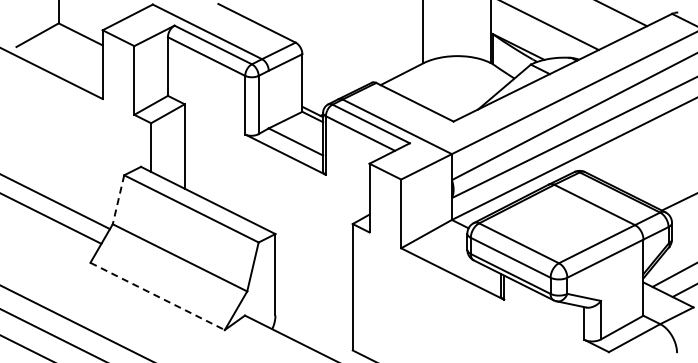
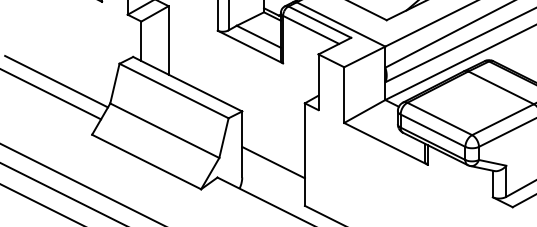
line: (118, 200) -> (114, 84), dashed -> solid
line: (158, 296) -> (147, 162), dashed -> solid
line: (313, 296) -> (273, 162), added

